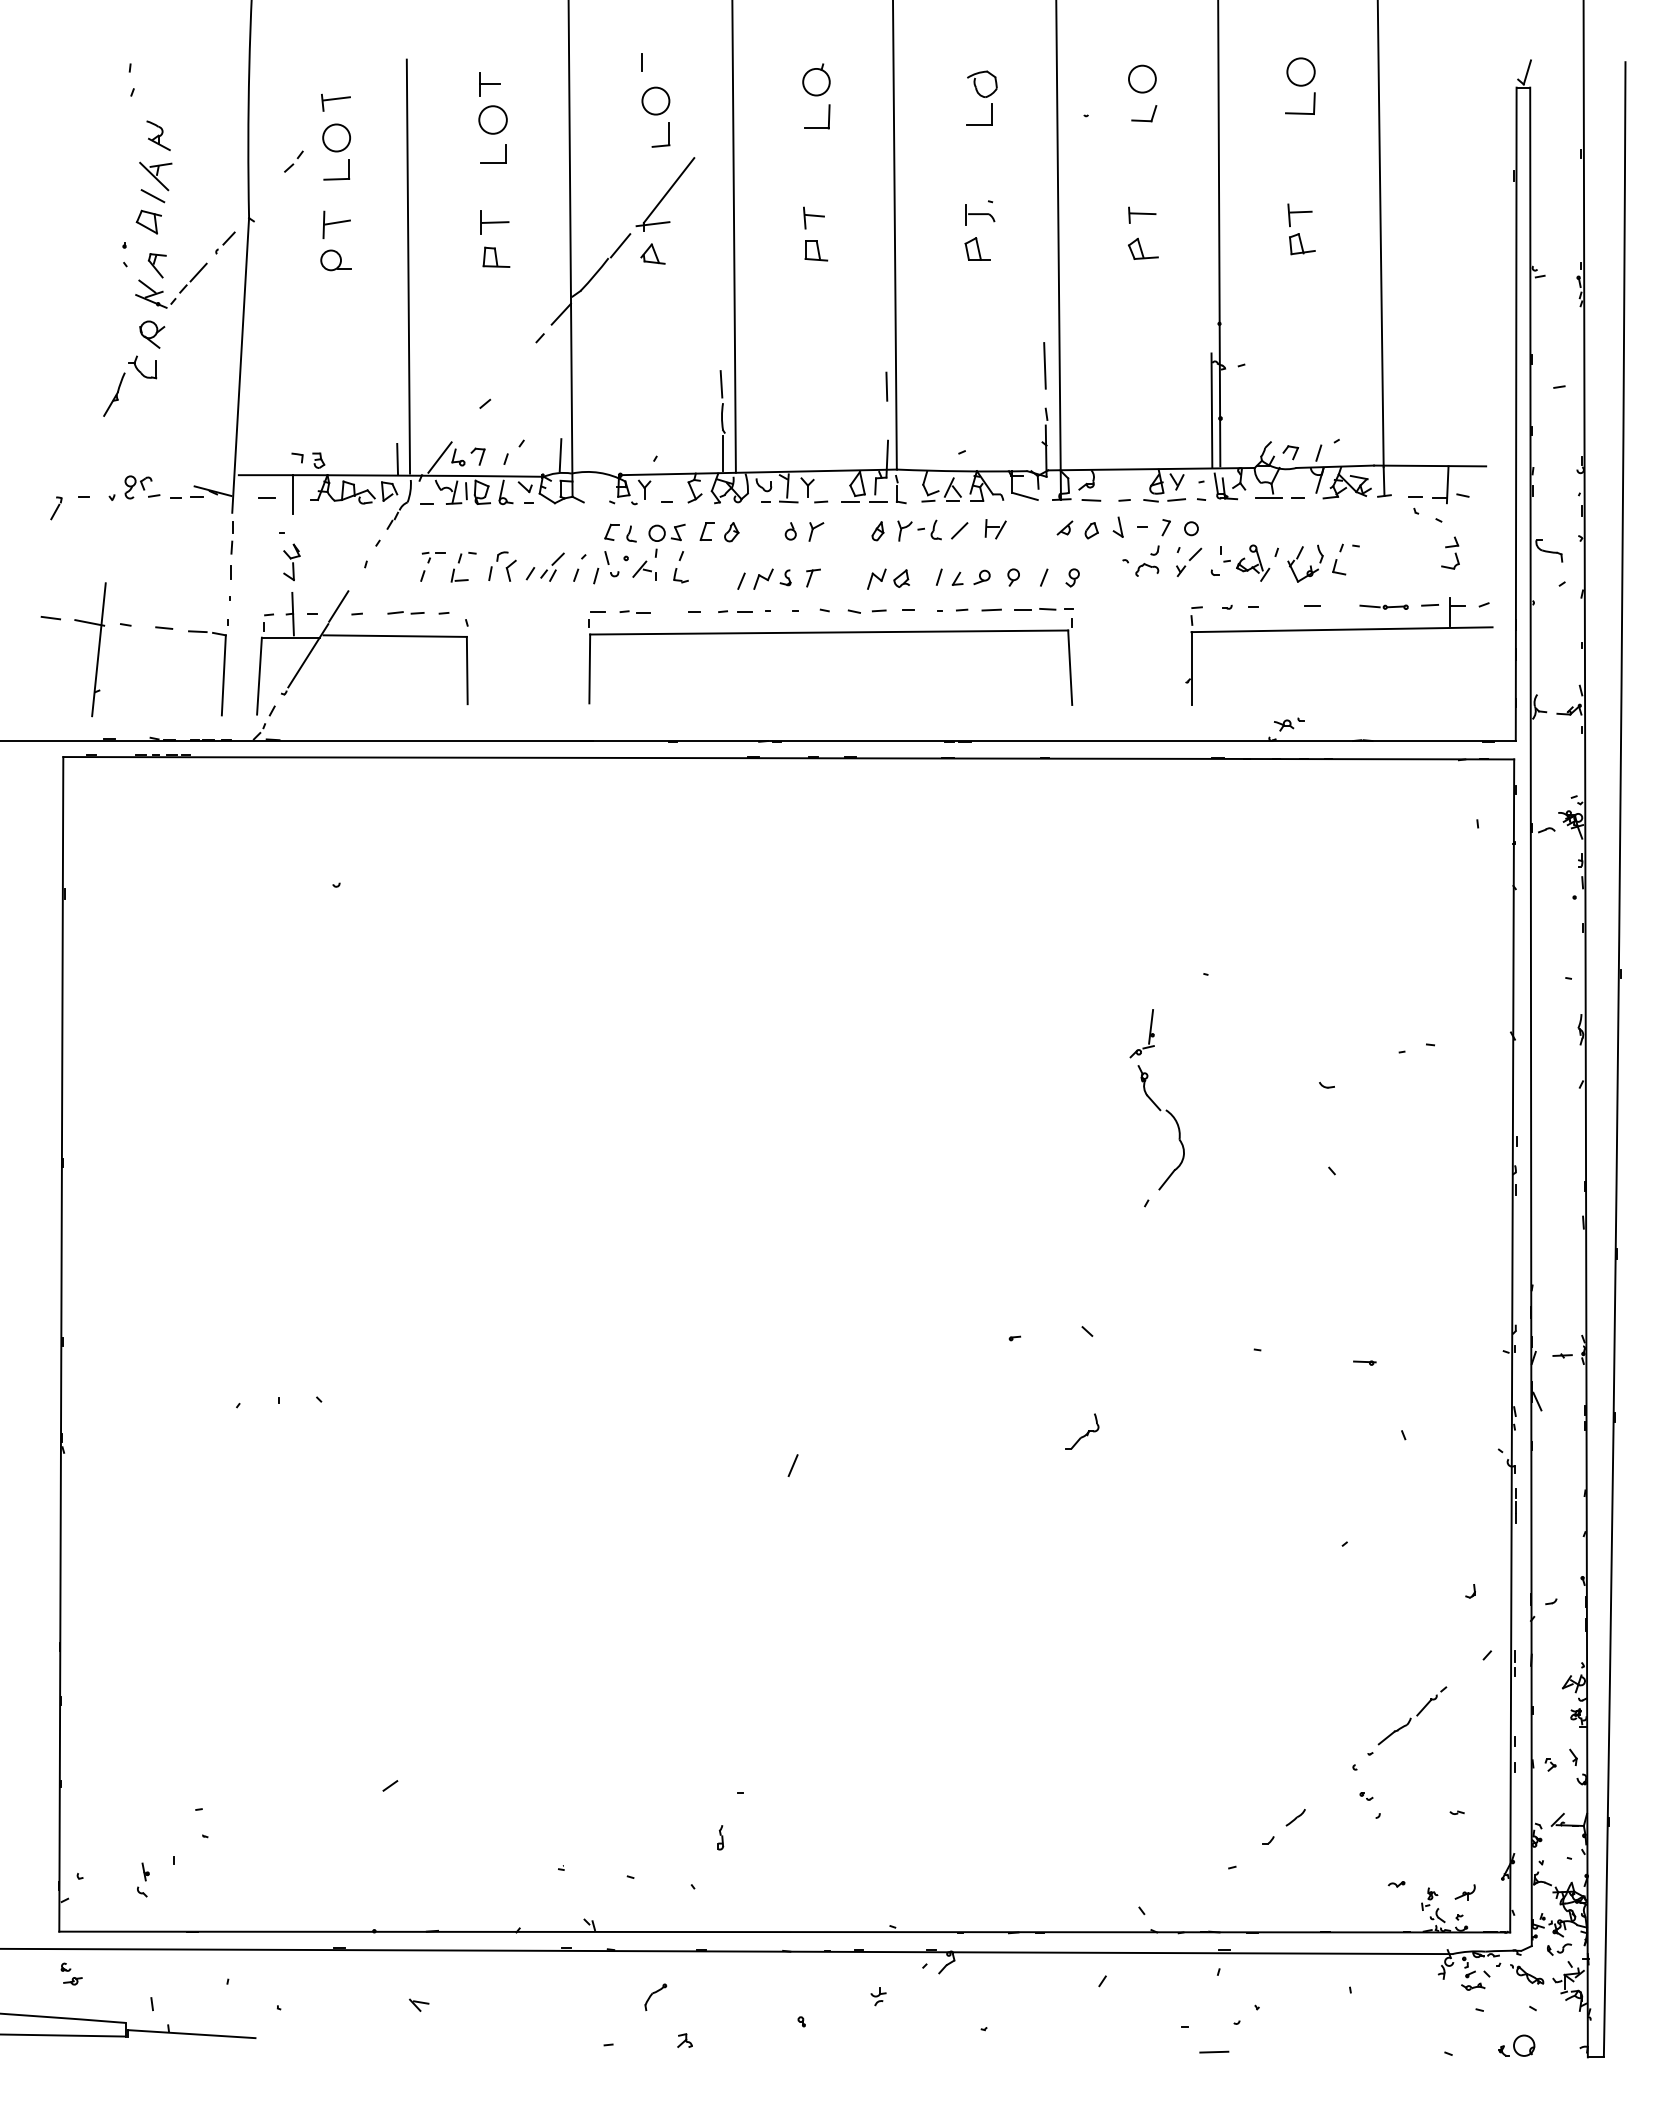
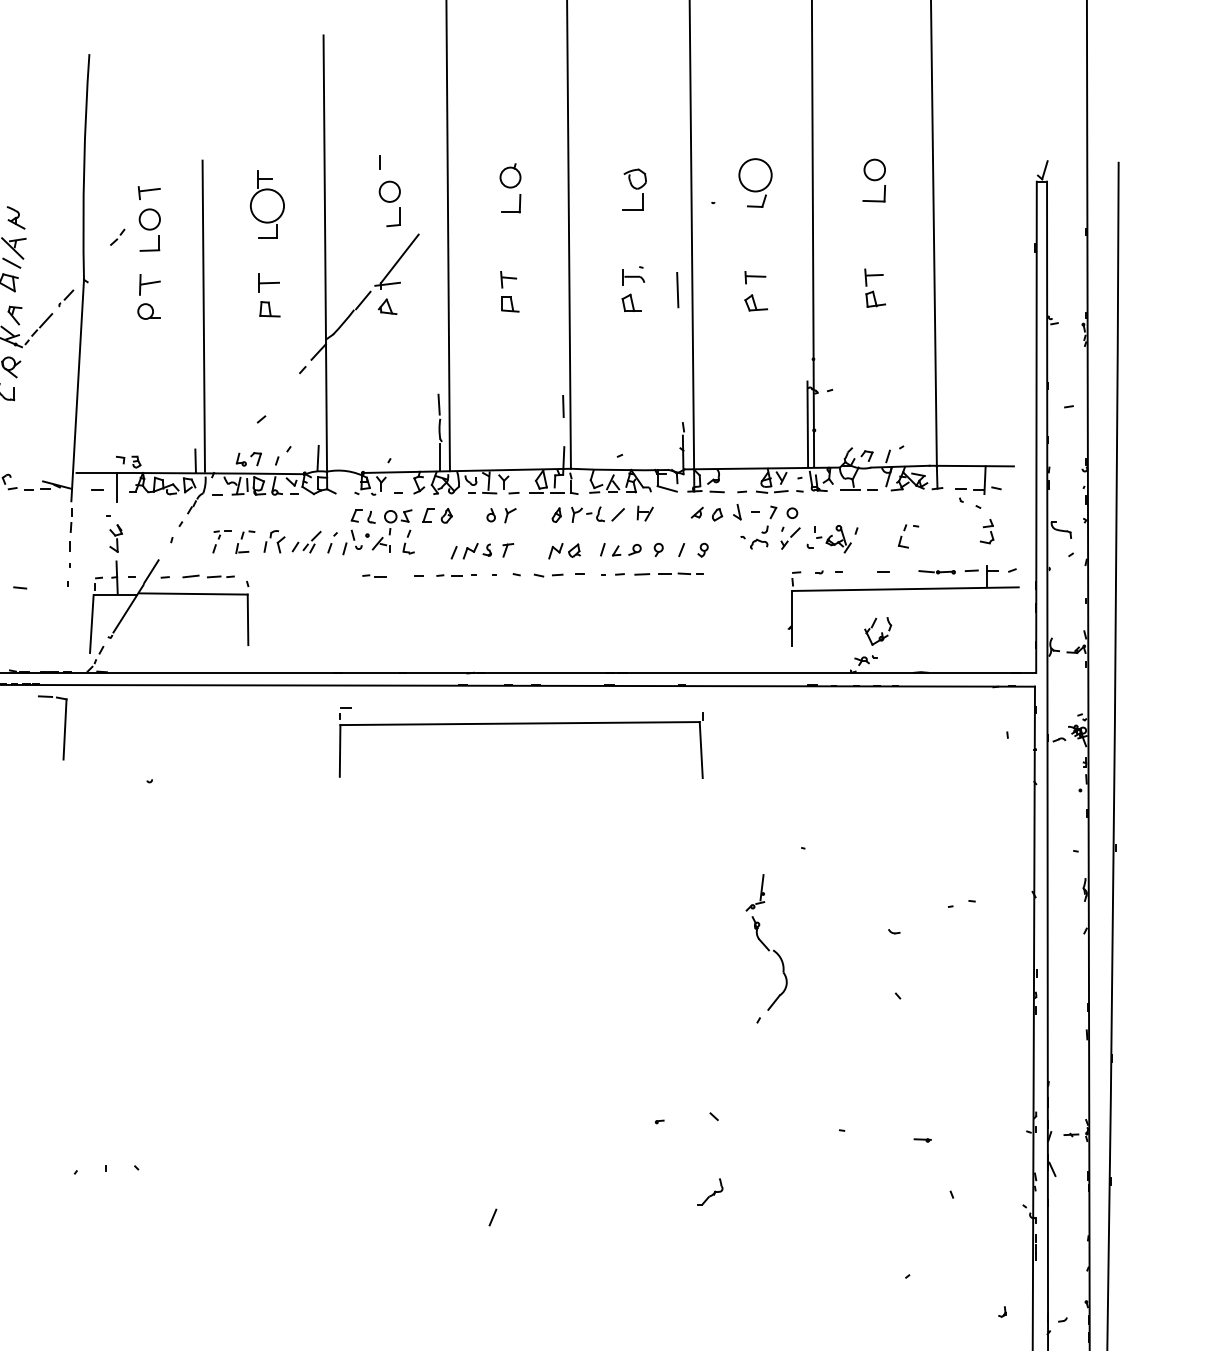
circle: (1141, 78) -> (754, 174), size x1.6
circle: (492, 119) -> (266, 205), size x1.6
line: (1044, 365) -> (677, 289), moved
line: (439, 457) -> (227, 459), removed
part: (1305, 563) -> (878, 631), moved
part: (405, 612) -> (201, 576), size x1.4
part: (830, 633) -> (521, 724), moved
part: (222, 676) -> (64, 730), moved

